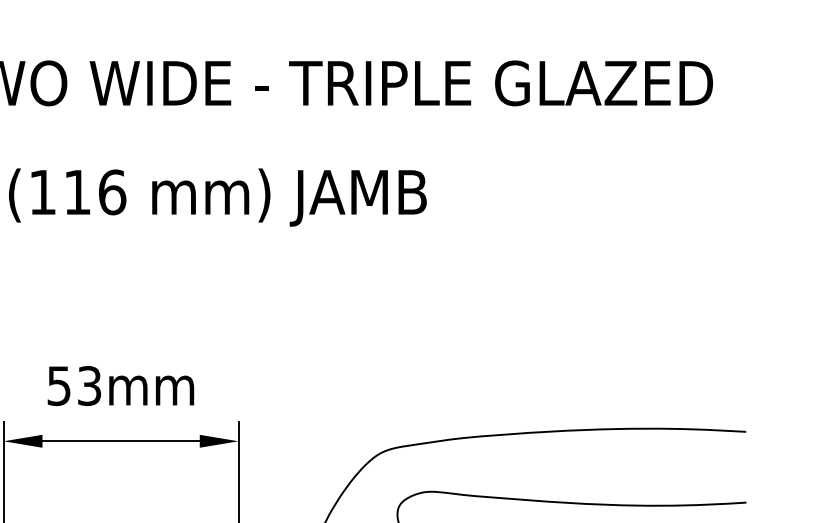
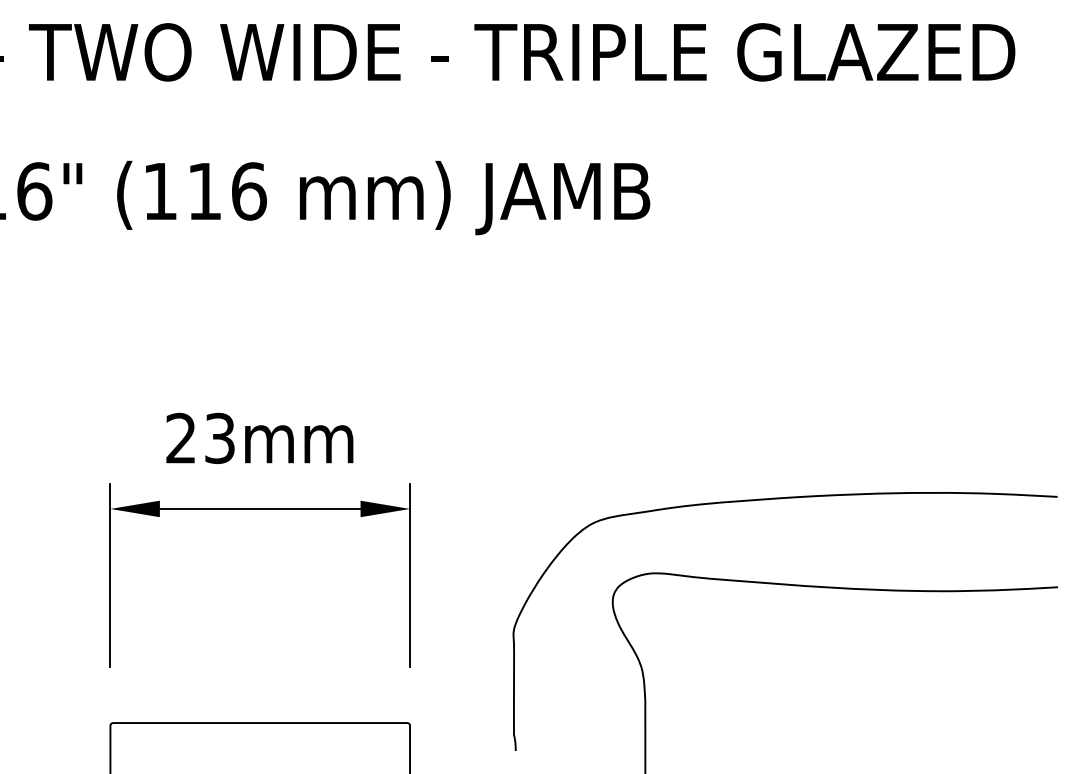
text: (58, 386) -> (180, 438), 53mm -> 23mm

